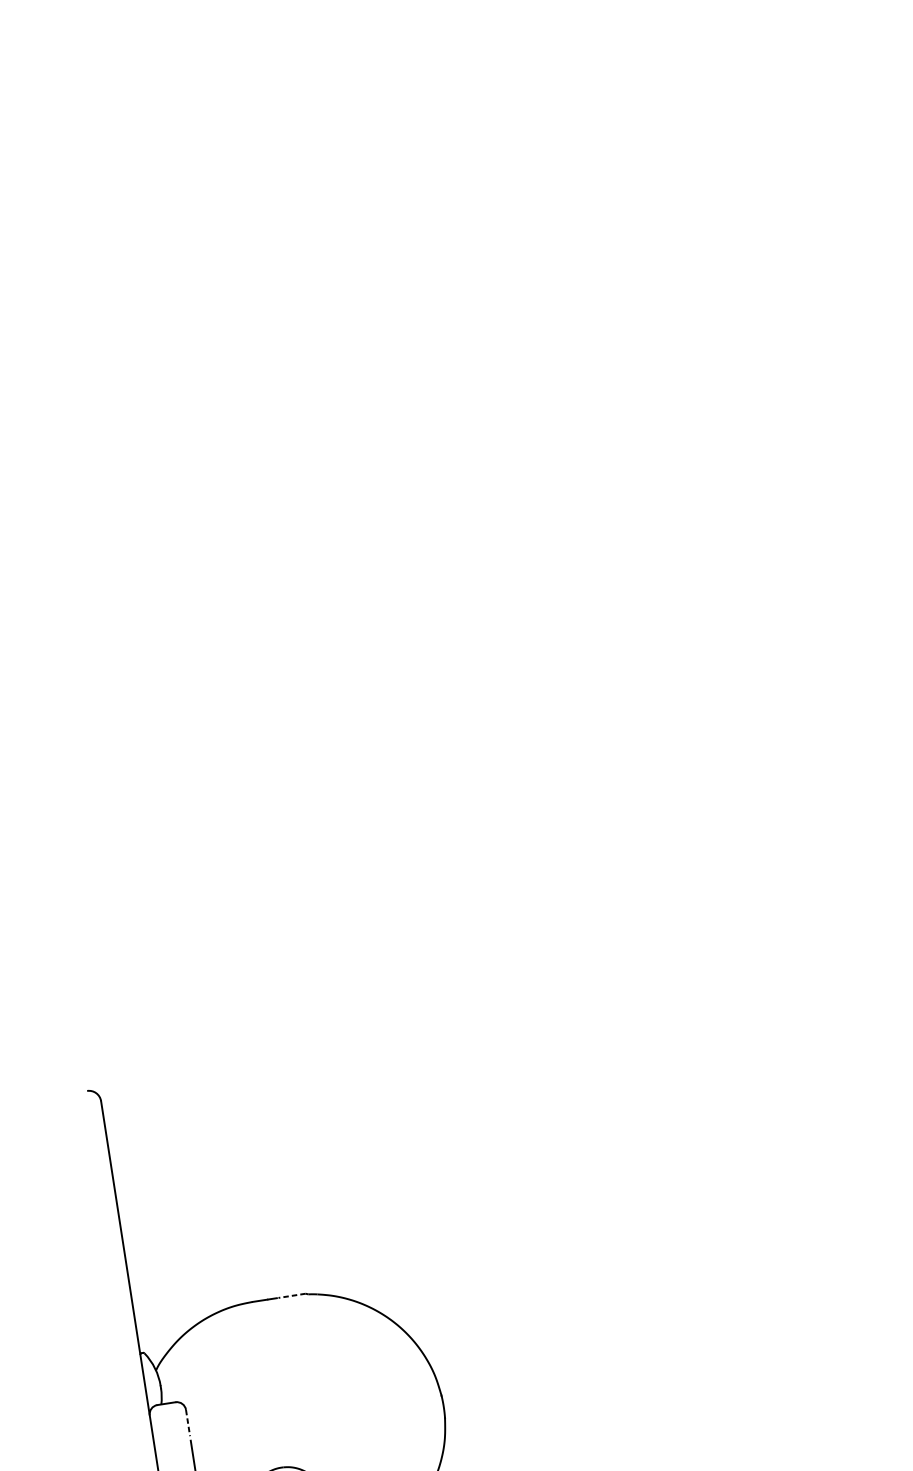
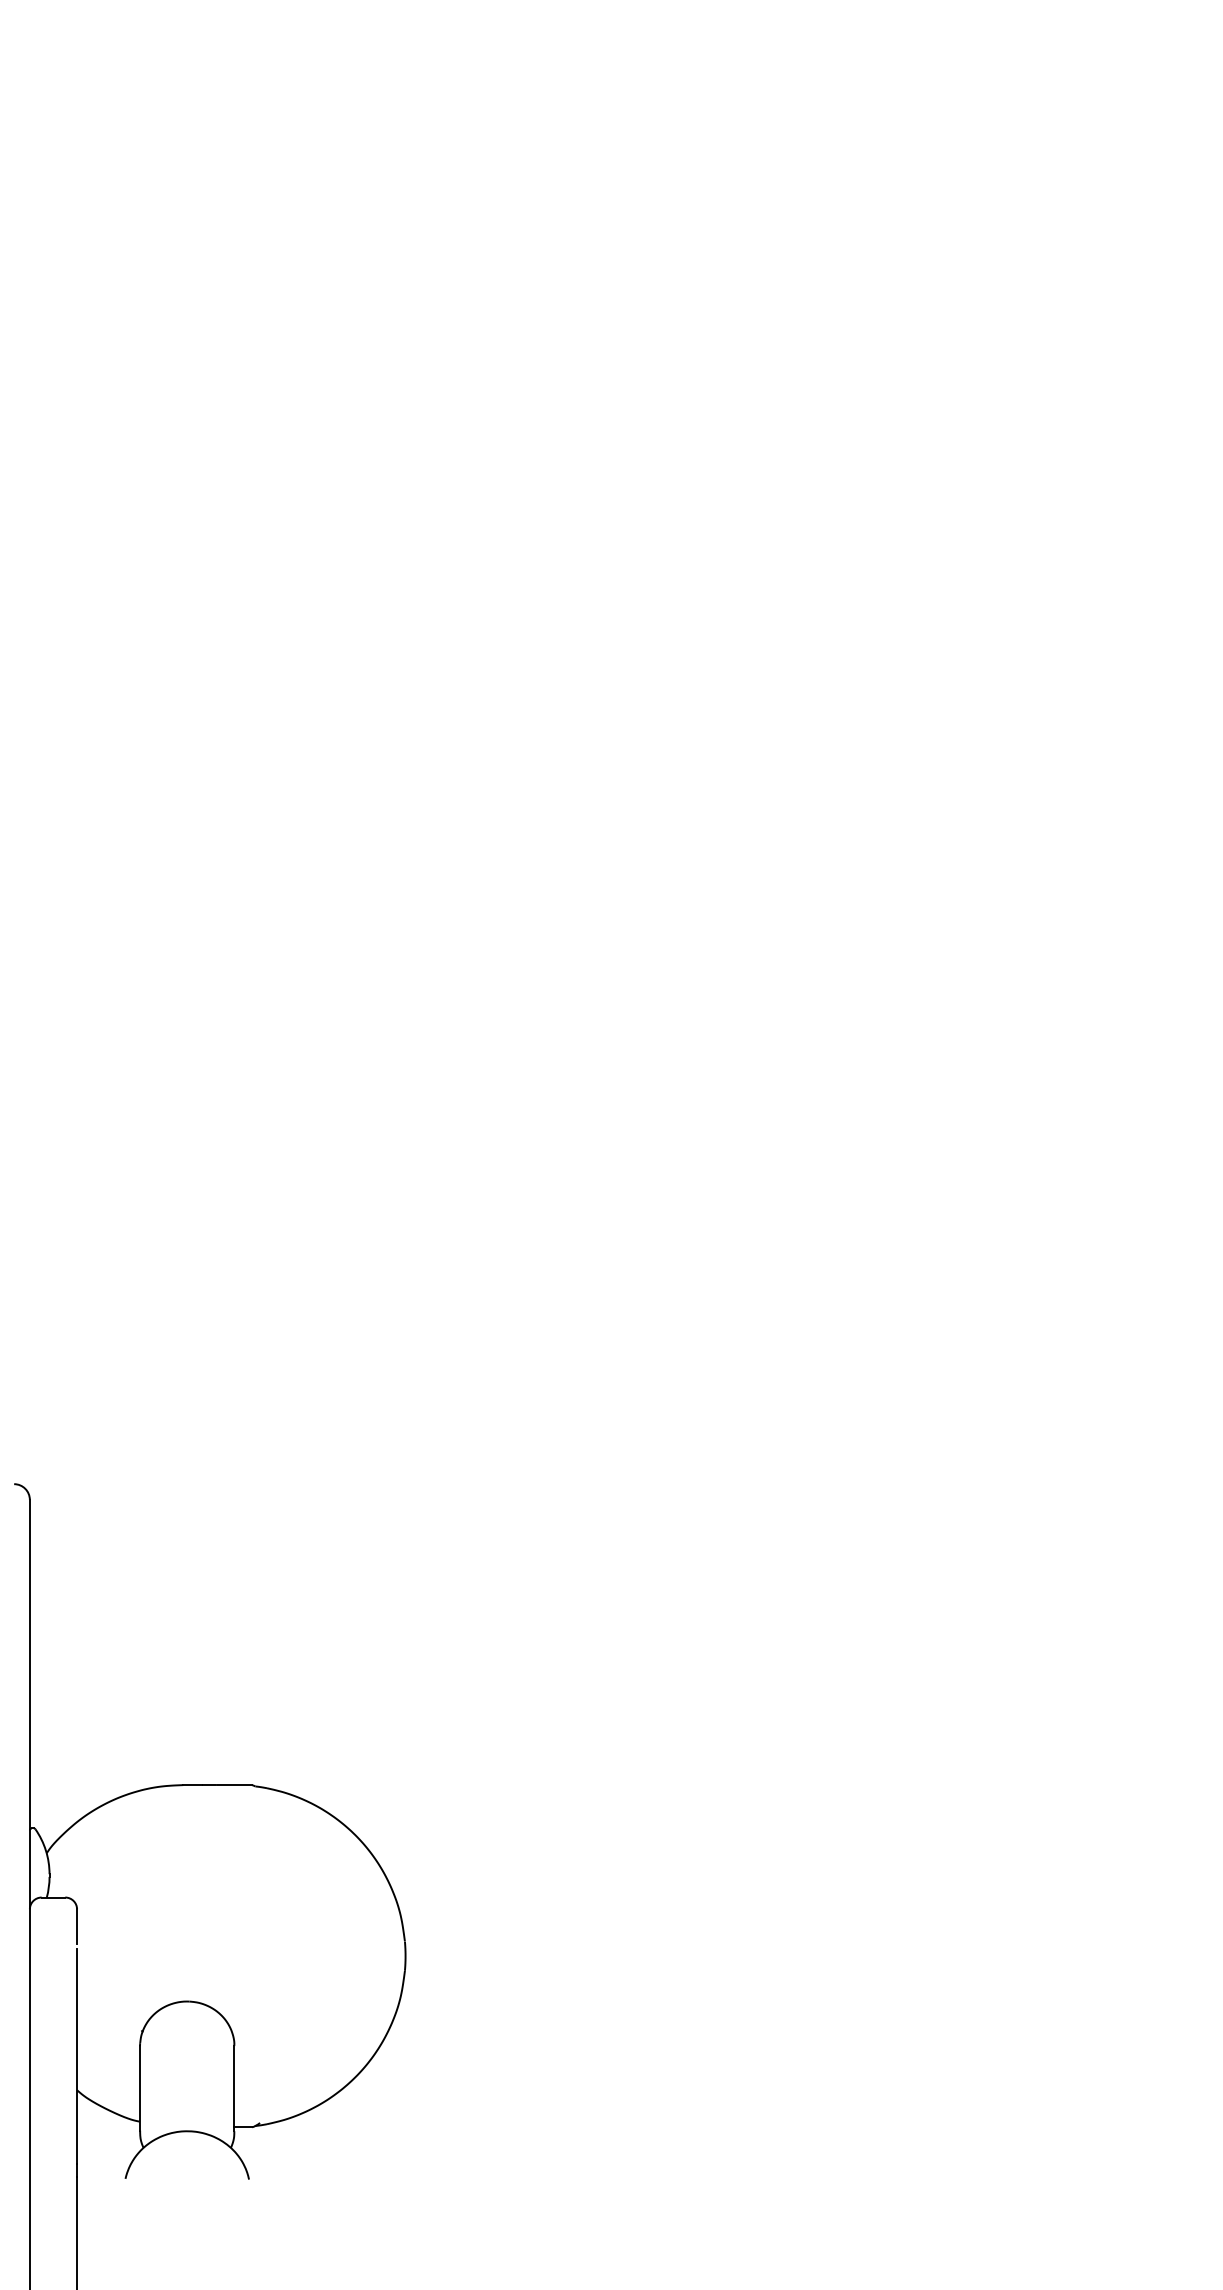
line: (292, 1296) -> (234, 1785), dashed -> solid
line: (188, 1423) -> (77, 1926), dashed -> solid

